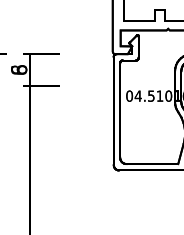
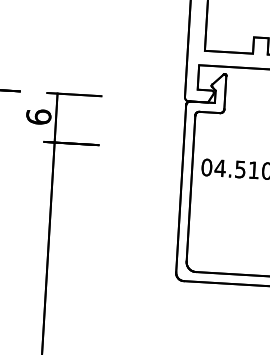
text: (19, 69) -> (39, 116), 8 -> 6

